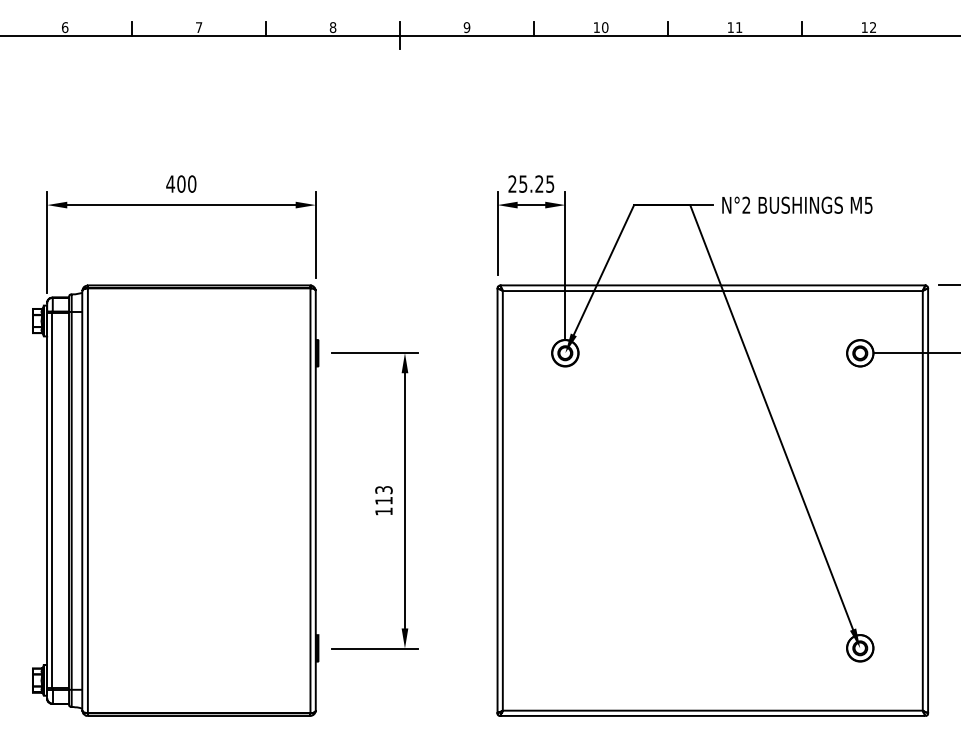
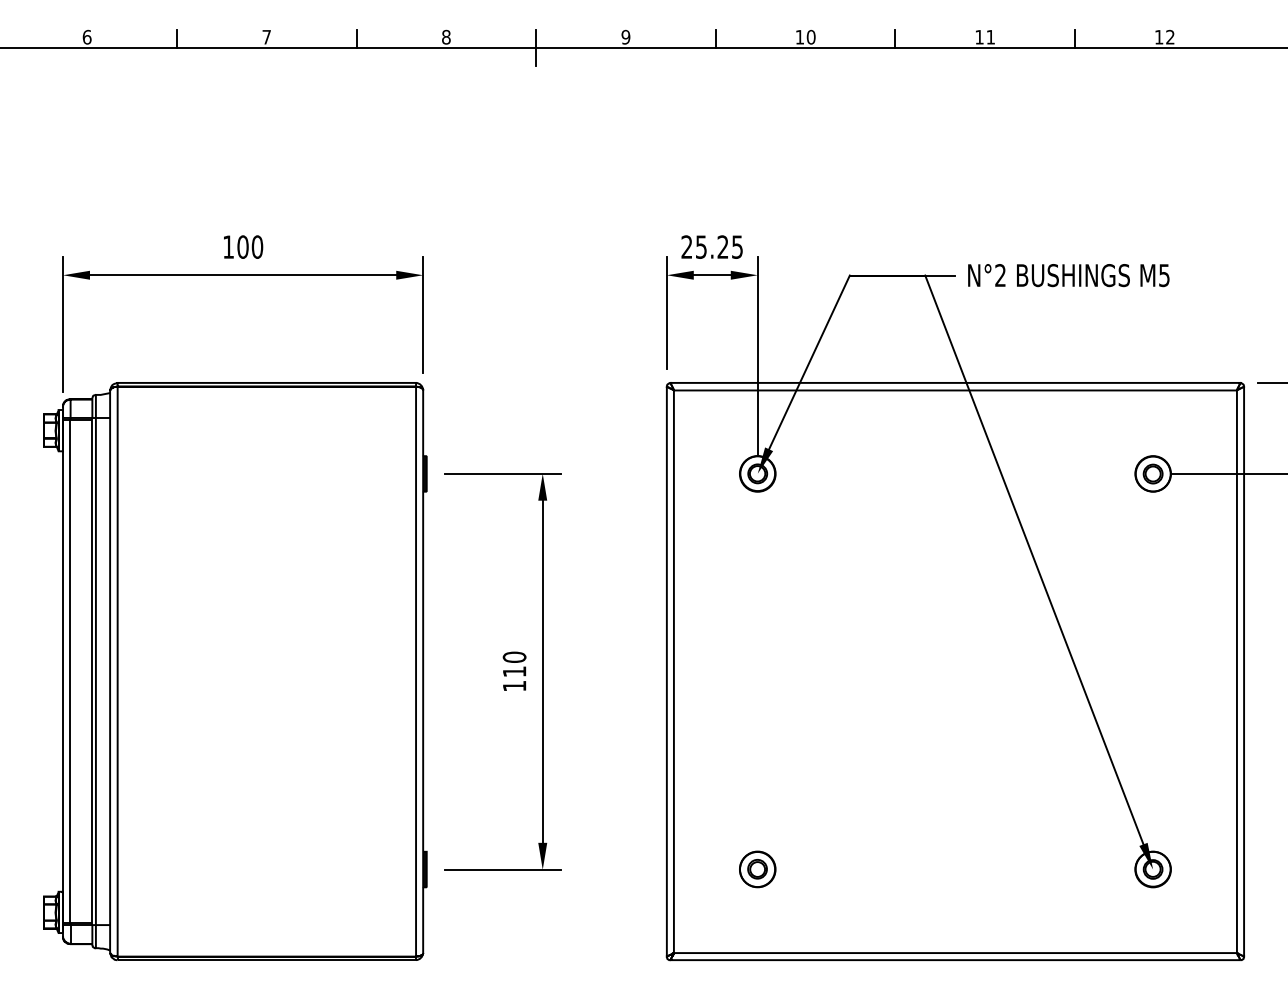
text: (170, 183) -> (228, 246), 400 -> 100
text: (383, 489) -> (514, 656), 113 -> 110
part: (565, 648) -> (757, 869), added

